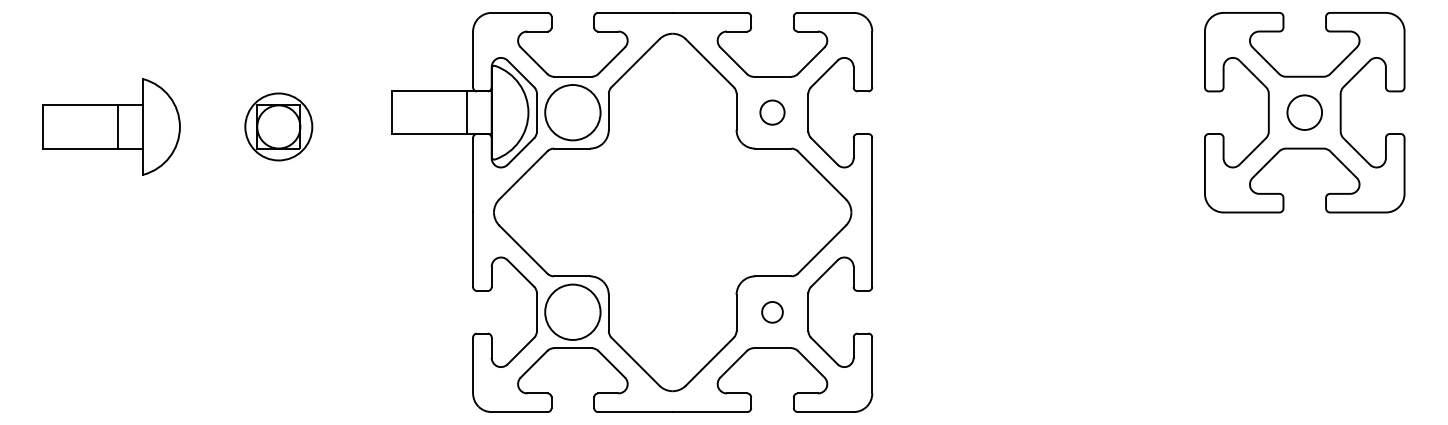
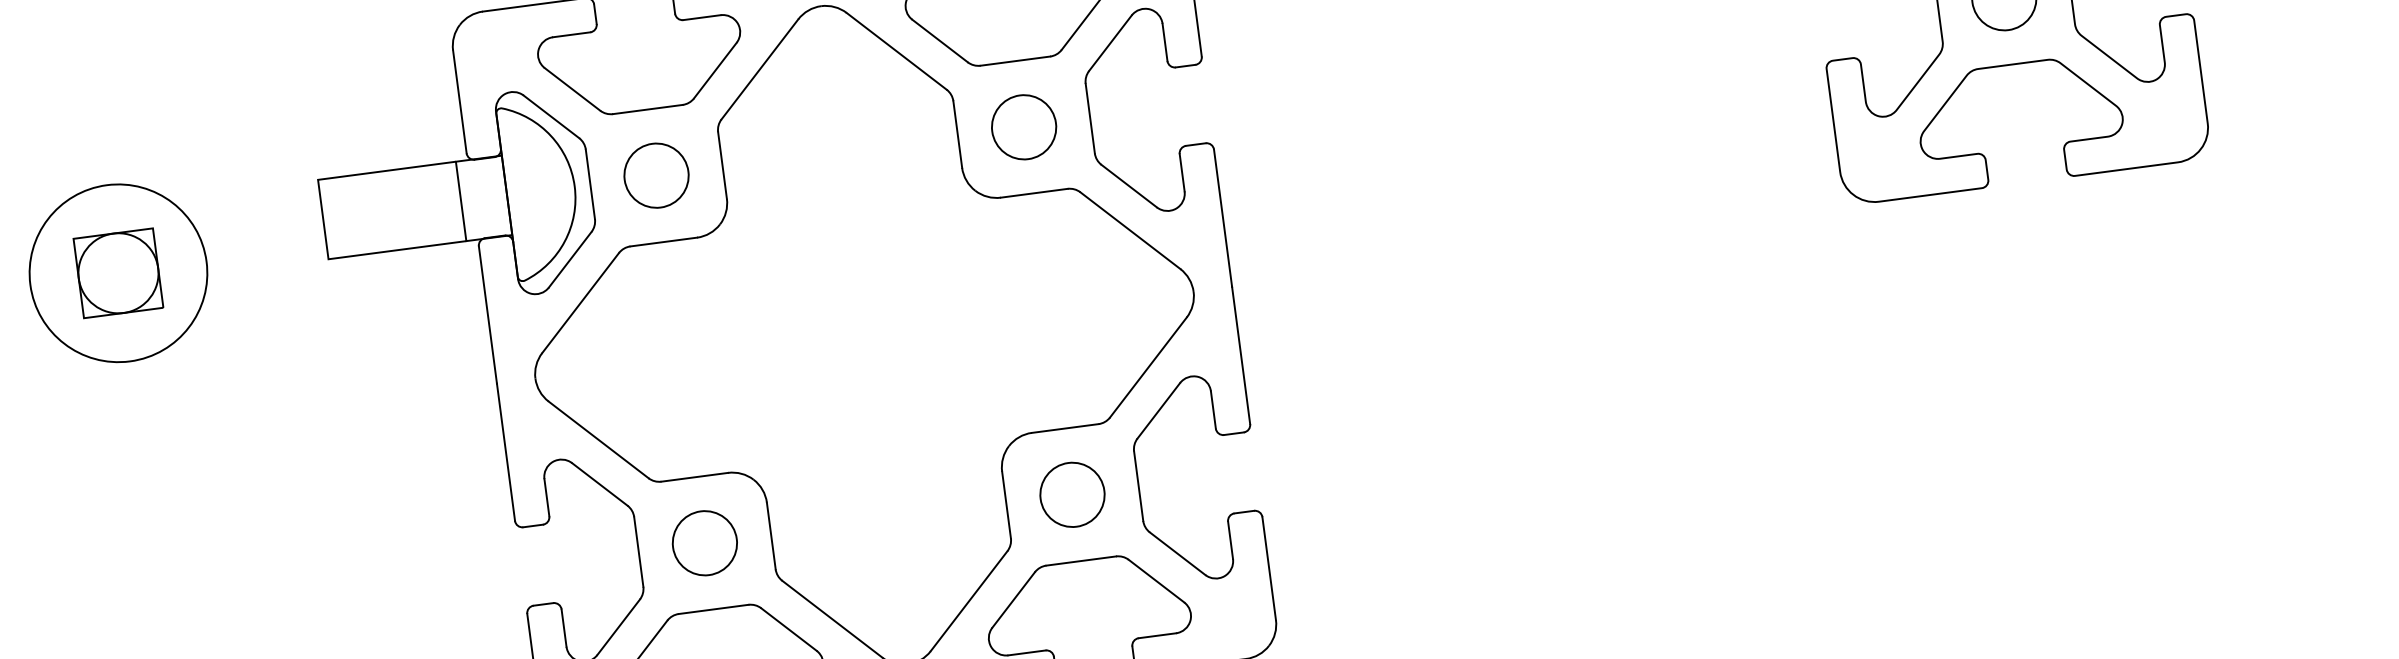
circle: (572, 112) -> (655, 175), size x0.62
circle: (772, 112) -> (1024, 126), size x1.43
circle: (278, 126) -> (117, 272), size x1.43
circle: (572, 312) -> (704, 543), size x0.62
circle: (772, 312) -> (1072, 495), size x1.67

